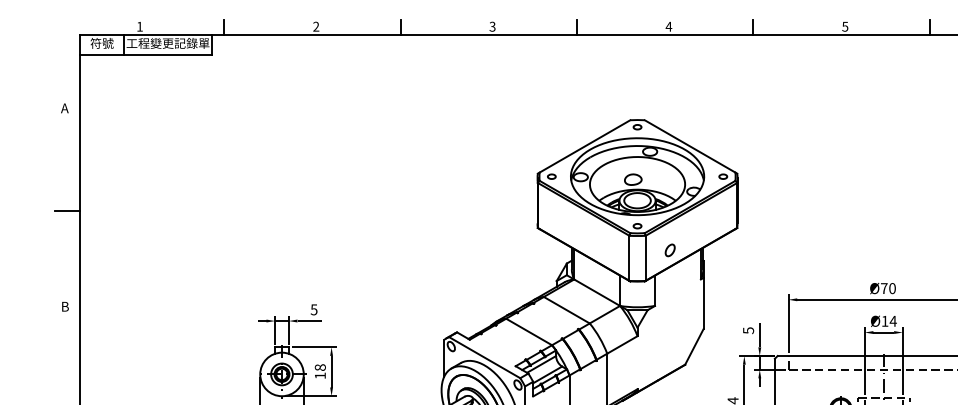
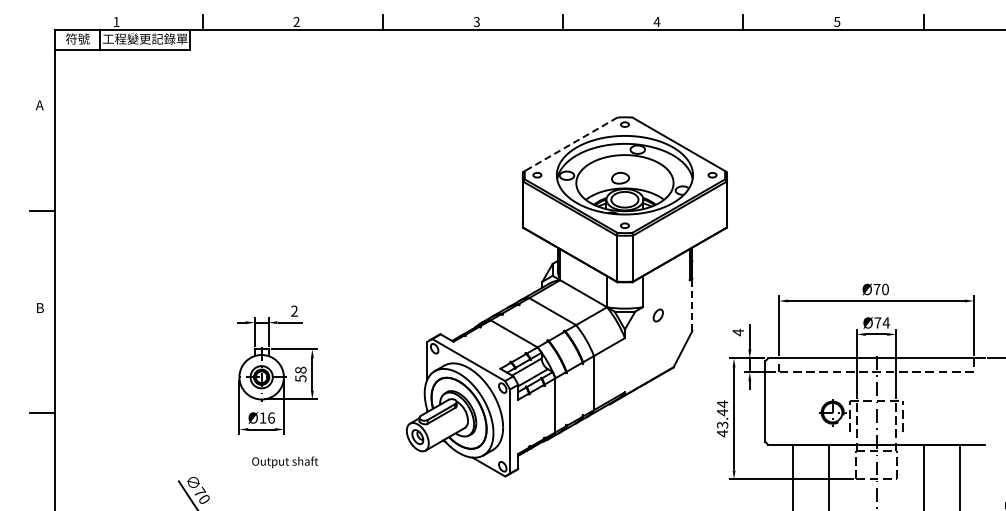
line: (584, 146) -> (570, 144), solid -> dashed
part: (669, 250) -> (657, 315), moved
line: (703, 303) -> (692, 304), solid -> dashed
text: (314, 309) -> (294, 310), 5 -> 2
text: (884, 320) -> (877, 322), Ø14 -> Ø74
text: (748, 330) -> (738, 332), 5 -> 4
text: (320, 375) -> (300, 378), 18 -> 58

